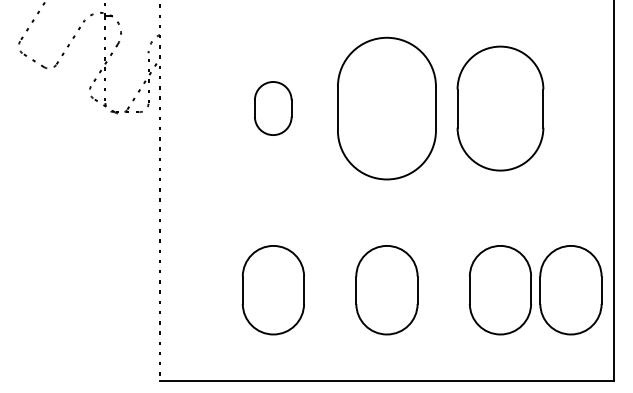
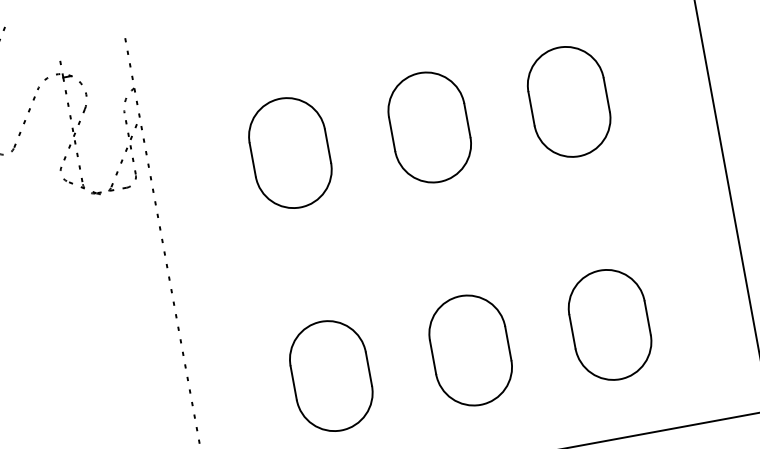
part: (272, 108) -> (289, 153), size x1.67
part: (386, 108) -> (429, 127), size x0.62
part: (500, 108) -> (569, 101), size x0.71
part: (570, 290) -> (696, 309), removed

